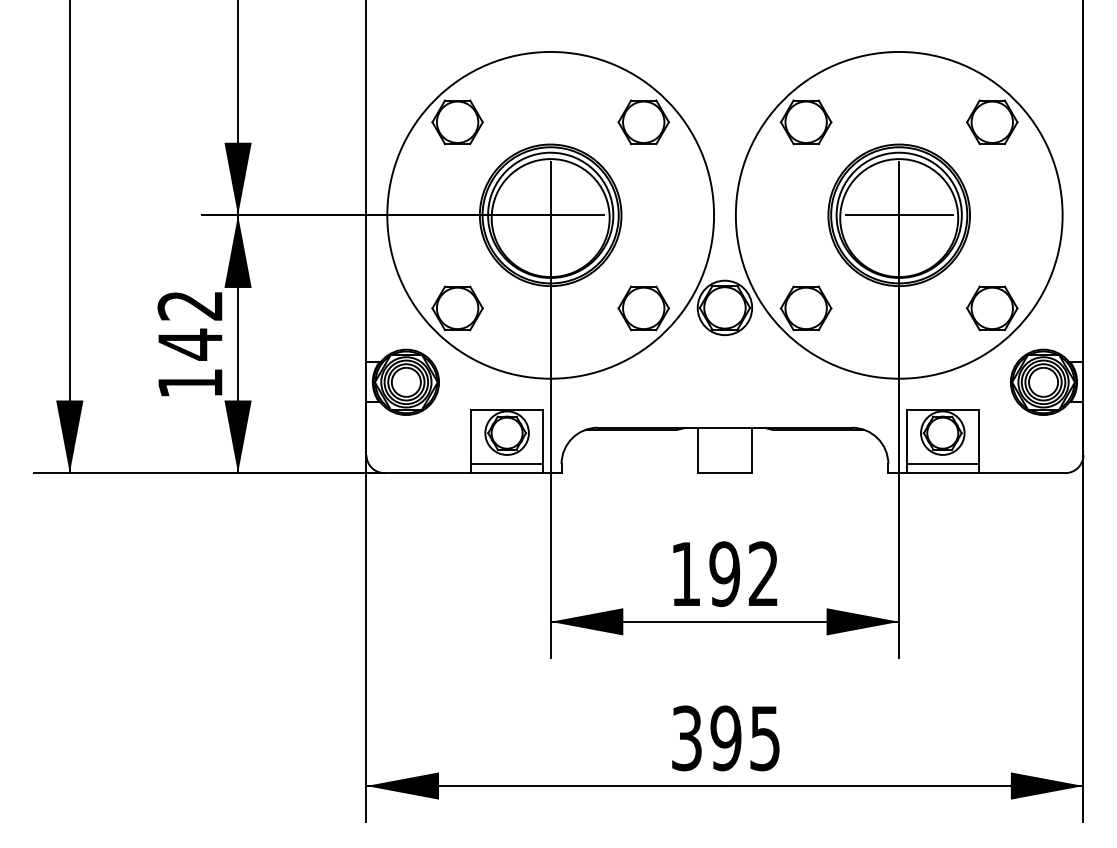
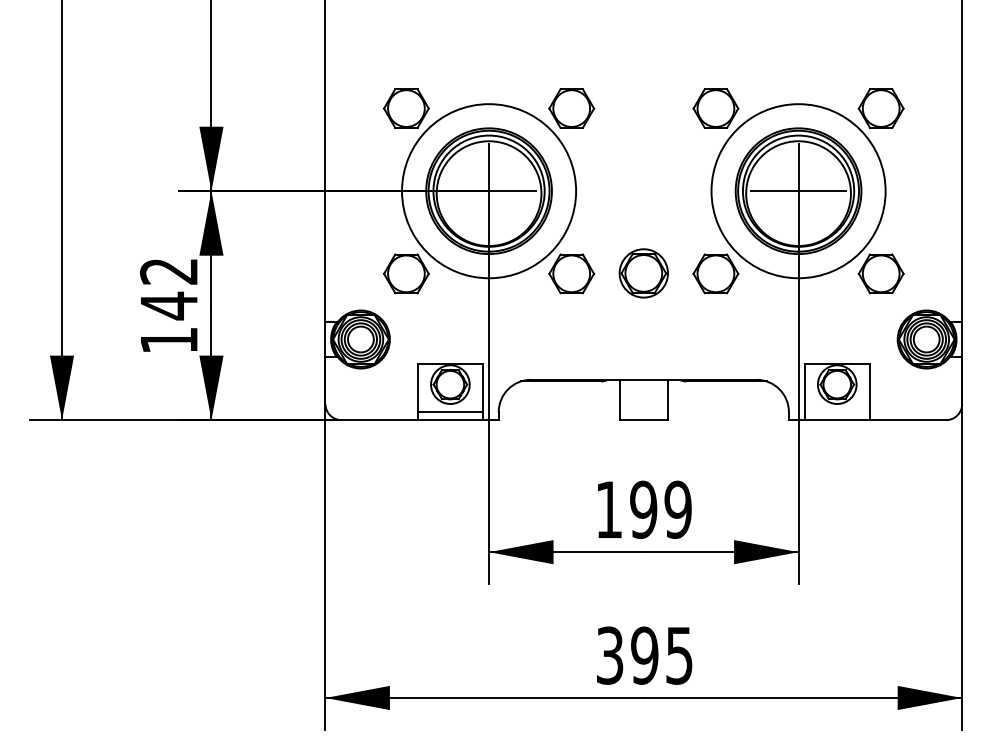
circle: (550, 214) -> (488, 190), size x0.6
circle: (898, 214) -> (797, 190), size x0.6
line: (942, 464) -> (836, 412), removed
text: (763, 574) -> (678, 510), 192 -> 199

